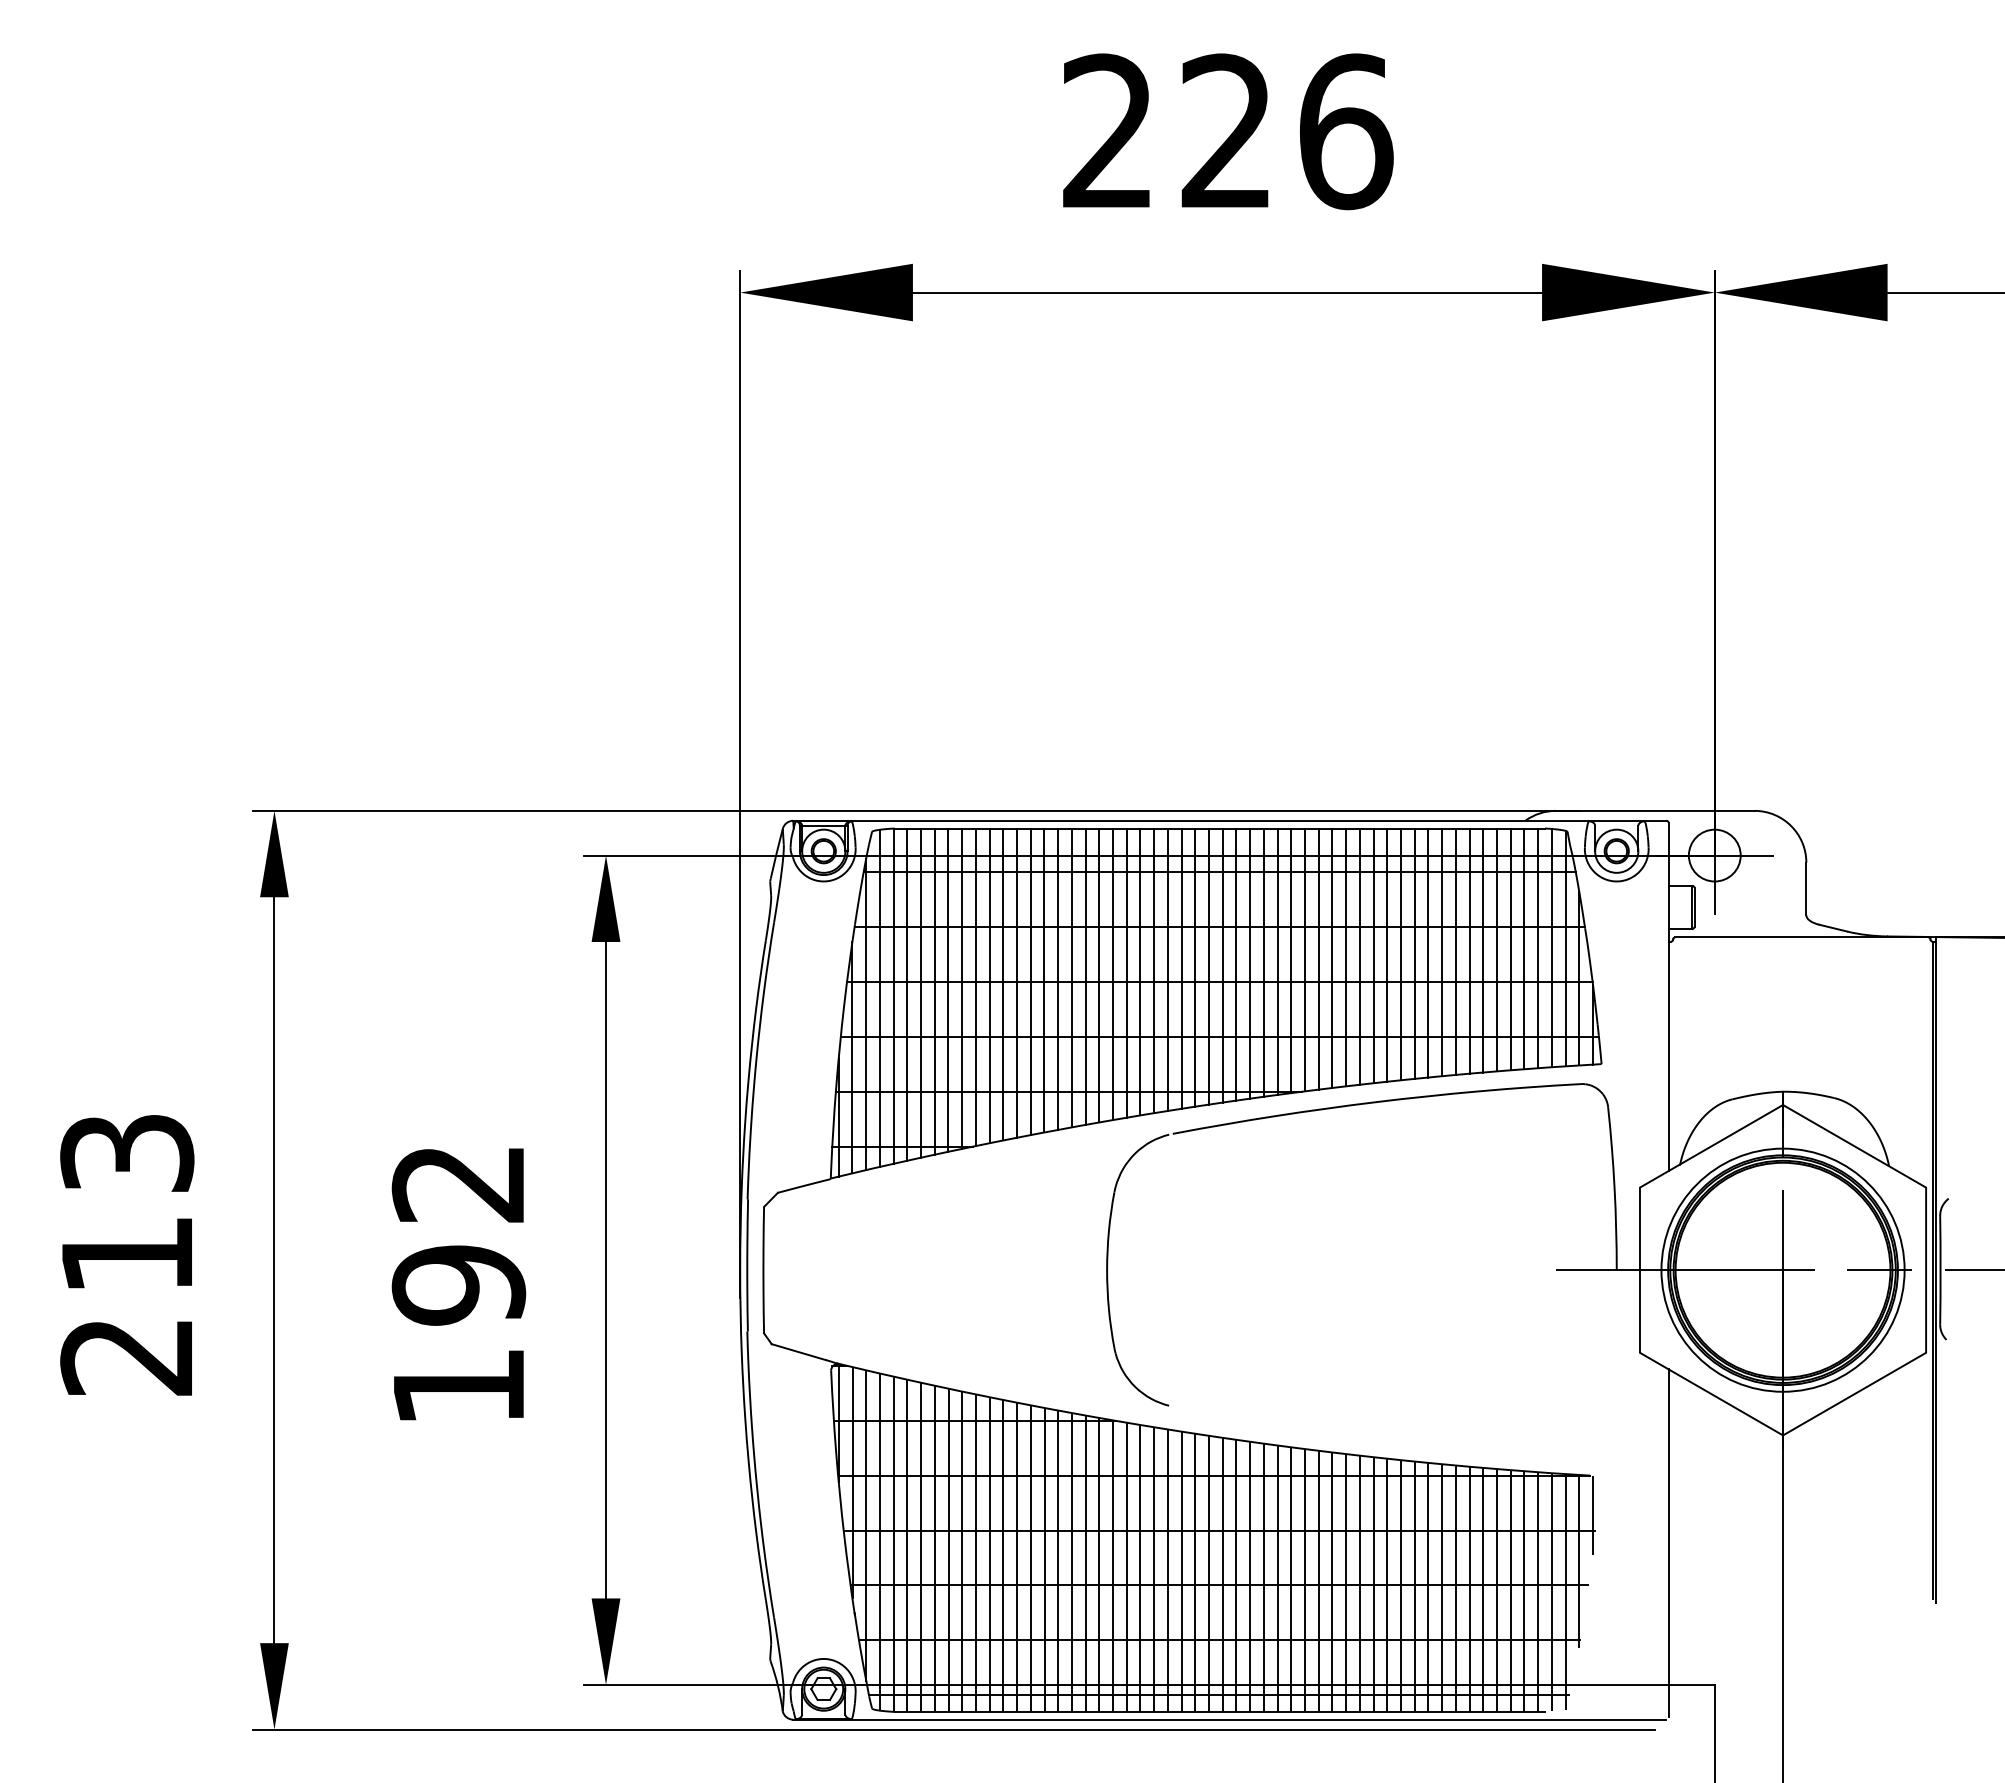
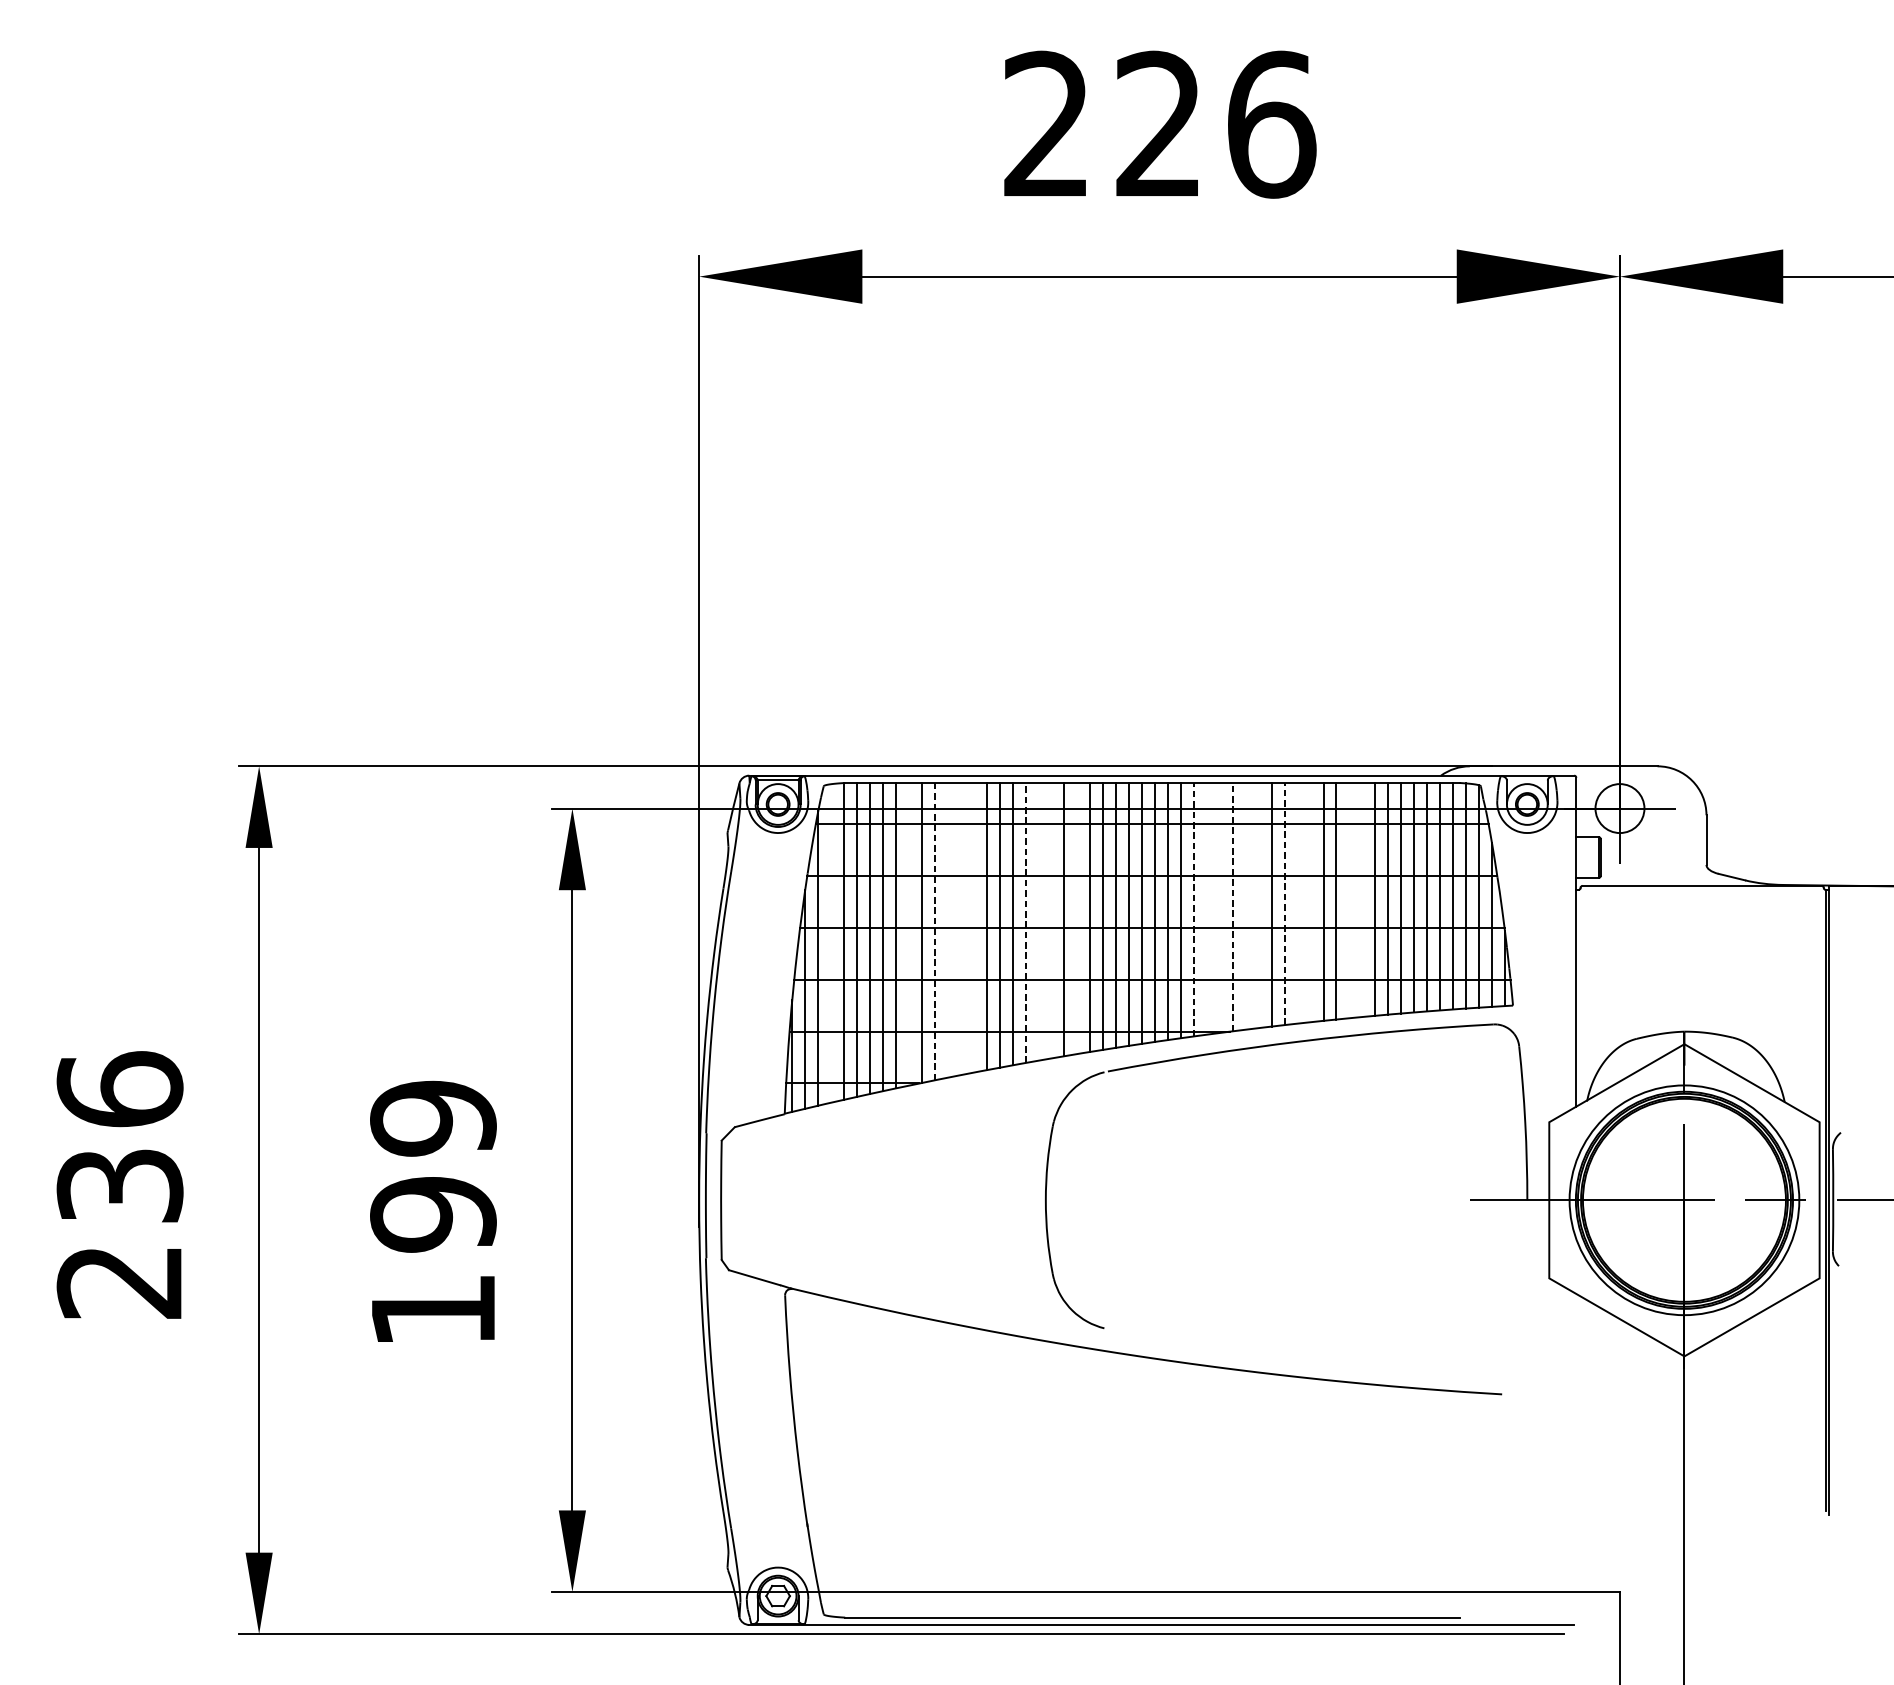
line: (1428, 952) -> (1349, 900), removed
line: (1442, 952) -> (1362, 900), removed
line: (1387, 954) -> (1310, 902), removed
line: (1373, 955) -> (1297, 902), removed
line: (1359, 956) -> (1284, 903), solid -> dashed
line: (1332, 957) -> (1258, 904), removed
line: (1318, 958) -> (1245, 905), removed
line: (1305, 959) -> (1233, 906), solid -> dashed
line: (1291, 960) -> (1220, 907), removed
line: (1277, 961) -> (1206, 908), removed
line: (1263, 962) -> (1193, 909), solid -> dashed
line: (1140, 971) -> (1077, 918), removed
line: (1113, 974) -> (1051, 920), removed
line: (1099, 975) -> (1038, 921), removed
line: (1085, 976) -> (1025, 922), solid -> dashed
line: (1030, 981) -> (973, 927), removed
line: (1017, 982) -> (961, 928), removed
line: (1003, 984) -> (947, 930), removed
line: (989, 985) -> (934, 931), solid -> dashed
line: (962, 988) -> (909, 934), removed
line: (879, 997) -> (830, 942), removed
text: (458, 1183) -> (433, 1118), 192 -> 199
text: (127, 1202) -> (120, 1136), 213 -> 236
hatch: (1212, 1537) -> (1145, 1452), removed
line: (1668, 1543) -> (1576, 1458), removed

